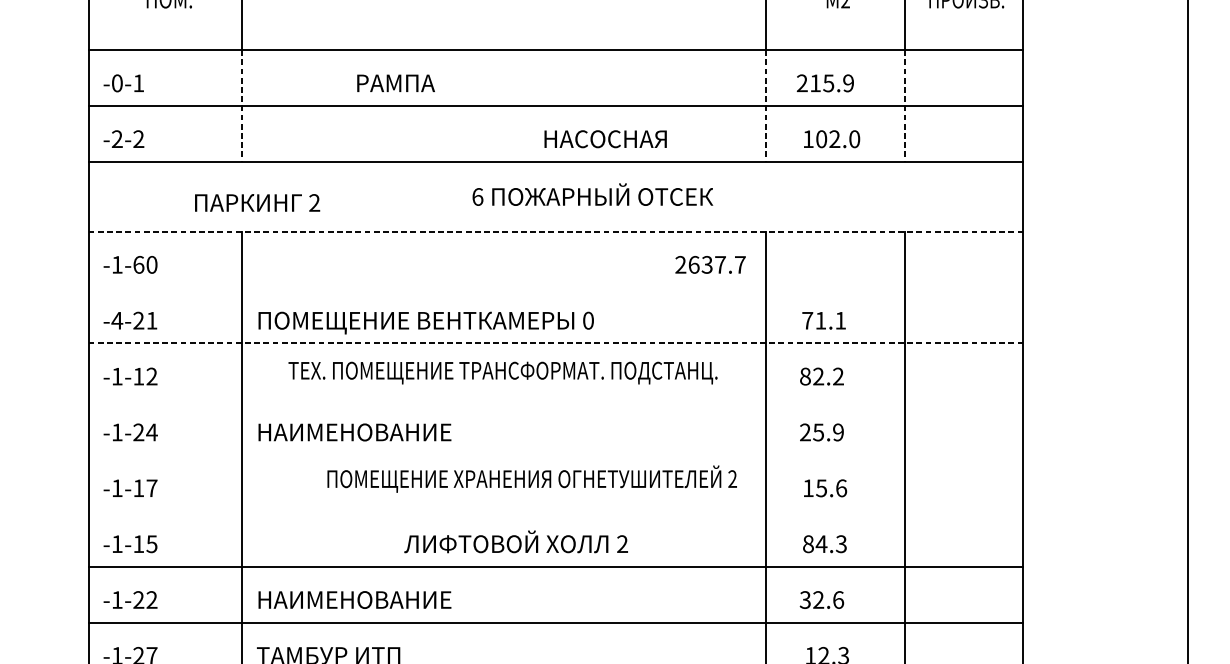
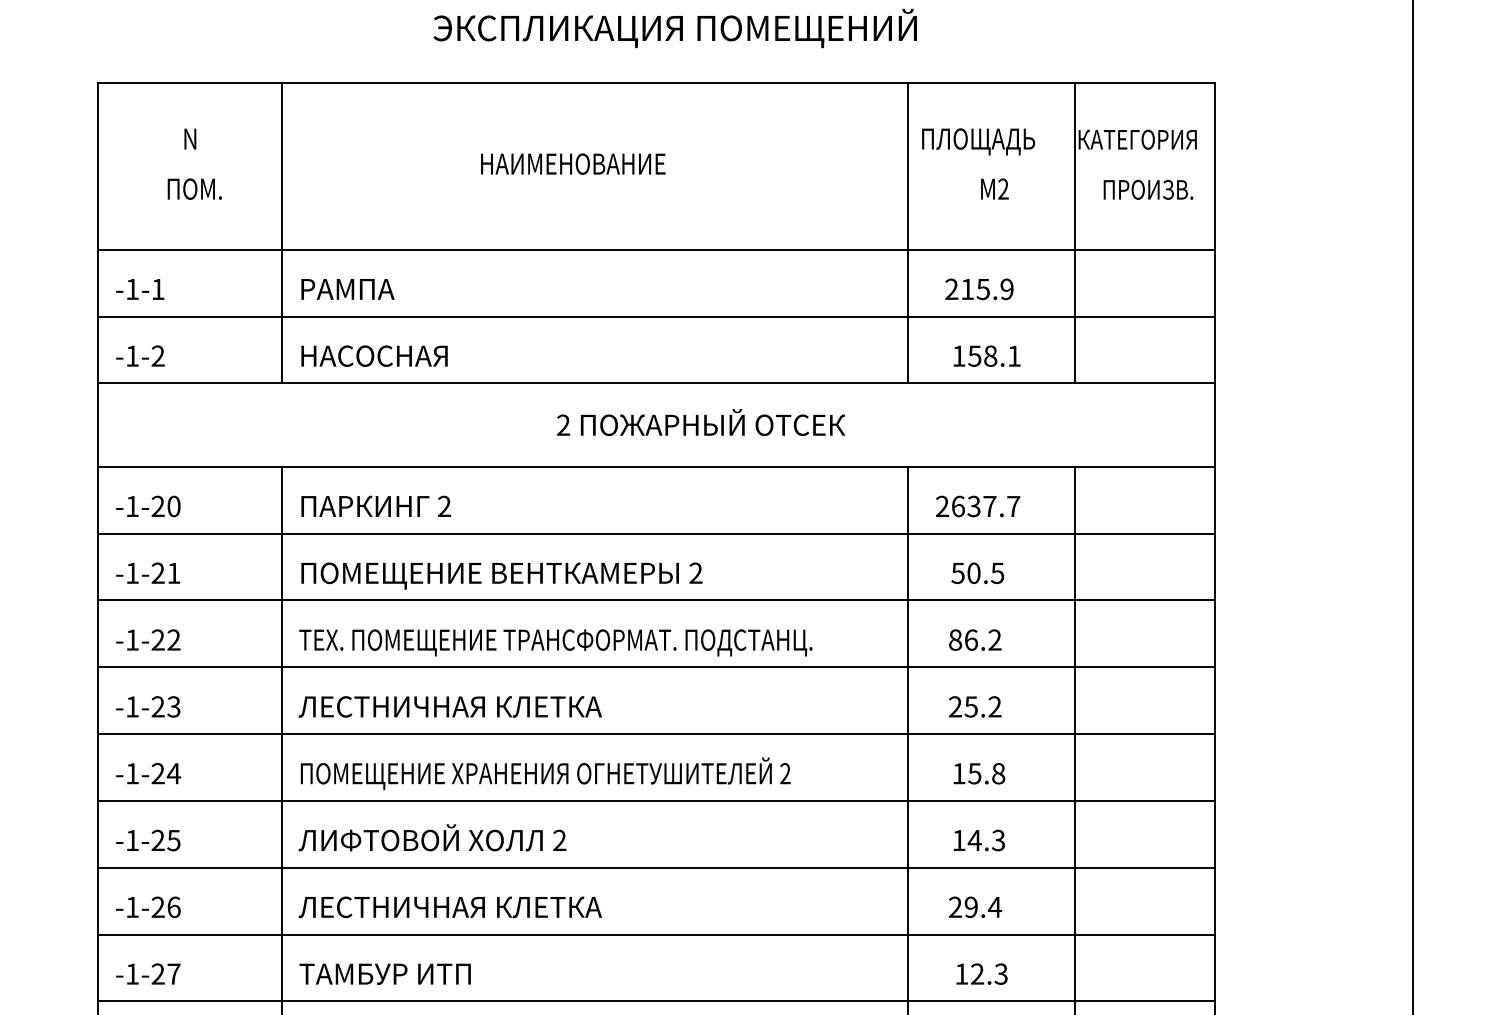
text: (117, 83) -> (132, 289), -0-1 -> -1-1
text: (395, 83) -> (347, 289), moved
line: (241, 106) -> (281, 316), dashed -> solid
line: (766, 106) -> (908, 316), dashed -> solid
line: (905, 106) -> (1075, 316), dashed -> solid
text: (117, 138) -> (132, 355), -2-2 -> -1-2
text: (605, 138) -> (374, 355), moved
text: (838, 138) -> (994, 355), 102.0 -> 158.1
text: (477, 196) -> (563, 424), 6 -> 2
text: (257, 202) -> (376, 505), moved
line: (555, 231) -> (656, 466), dashed -> solid
text: (138, 264) -> (157, 506), -1-60 -> -1-20
text: (710, 264) -> (978, 506), moved
line: (555, 287) -> (656, 533), added
text: (117, 320) -> (132, 572), -4-21 -> -1-21
text: (588, 320) -> (695, 573), 0 -> 2
text: (823, 320) -> (977, 573), 71.1 -> 50.5
line: (555, 343) -> (656, 600), dashed -> solid
text: (502, 372) -> (555, 642), moved
text: (138, 376) -> (157, 639), -1-12 -> -1-22
text: (817, 376) -> (970, 639), 82.2 -> 86.2
line: (555, 399) -> (656, 667), added
text: (151, 432) -> (173, 706), -1-24 -> -1-23
text: (382, 432) -> (449, 706), НАИМЕНОВАНИЕ -> ЛЕСТНИЧНАЯ КЛЕТКА
text: (838, 432) -> (994, 706), 25.9 -> 25.2
line: (555, 455) -> (656, 734), added
text: (532, 478) -> (545, 773), moved
text: (145, 488) -> (166, 773), -1-17 -> -1-24
text: (841, 488) -> (998, 773), 15.6 -> 15.8
line: (555, 510) -> (656, 800), added
text: (516, 541) -> (432, 837), moved
text: (138, 543) -> (157, 839), -1-15 -> -1-25
text: (807, 544) -> (958, 840), 84.3 -> 14.3
text: (151, 600) -> (173, 907), -1-22 -> -1-26
text: (382, 600) -> (449, 907), НАИМЕНОВАНИЕ -> ЛЕСТНИЧНАЯ КЛЕТКА
text: (822, 600) -> (975, 907), 32.6 -> 29.4

